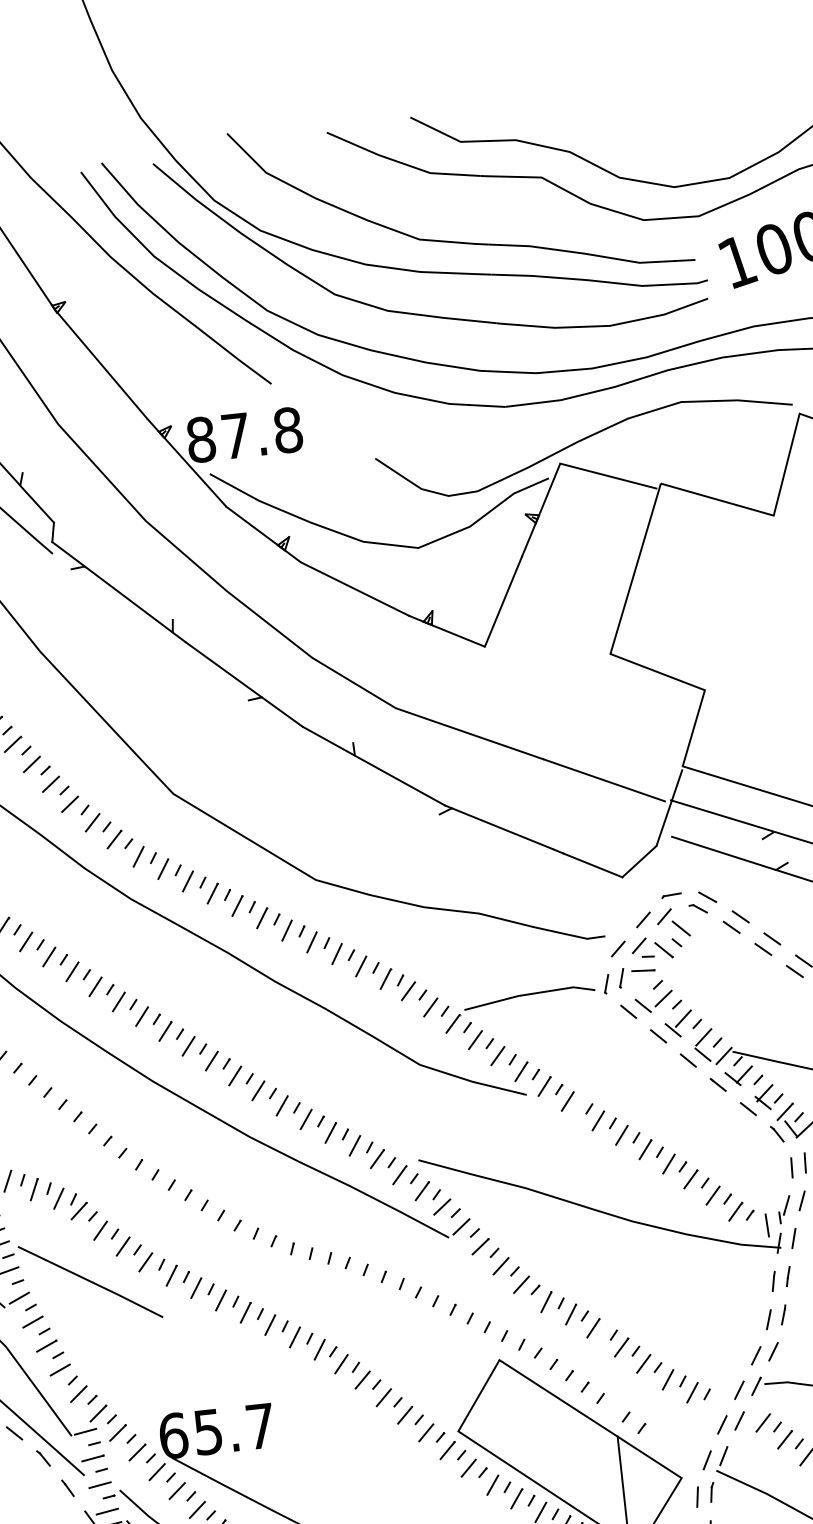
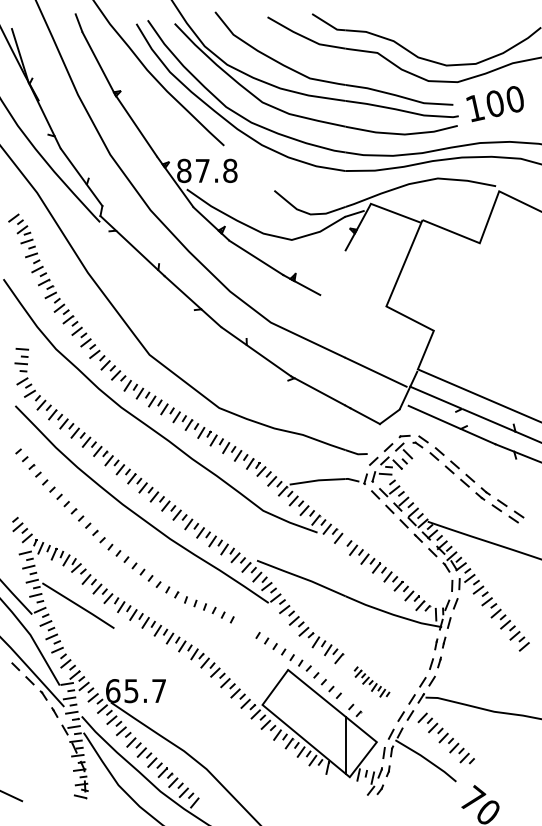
line: (503, 600) -> (333, 272), removed
part: (410, 1288) -> (245, 627), removed
part: (659, 1364) -> (371, 681), size x0.7

